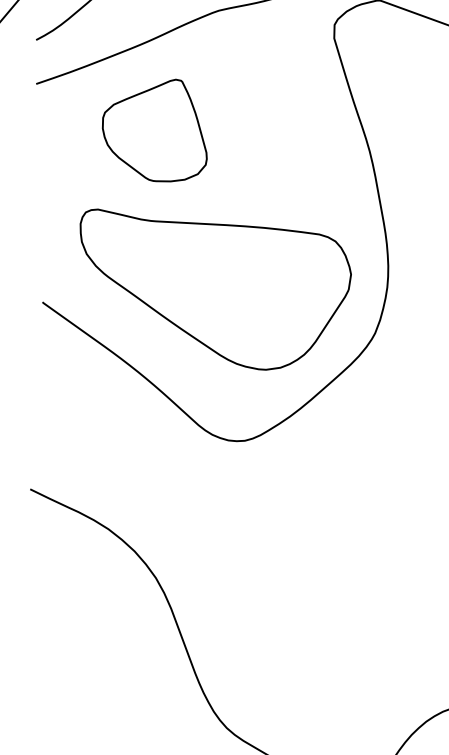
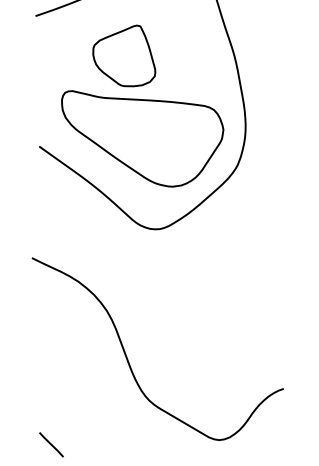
part: (155, 129) -> (124, 55), moved

